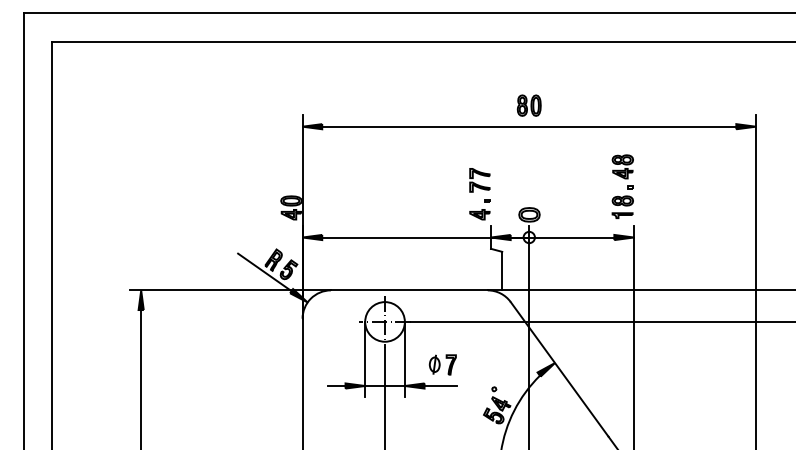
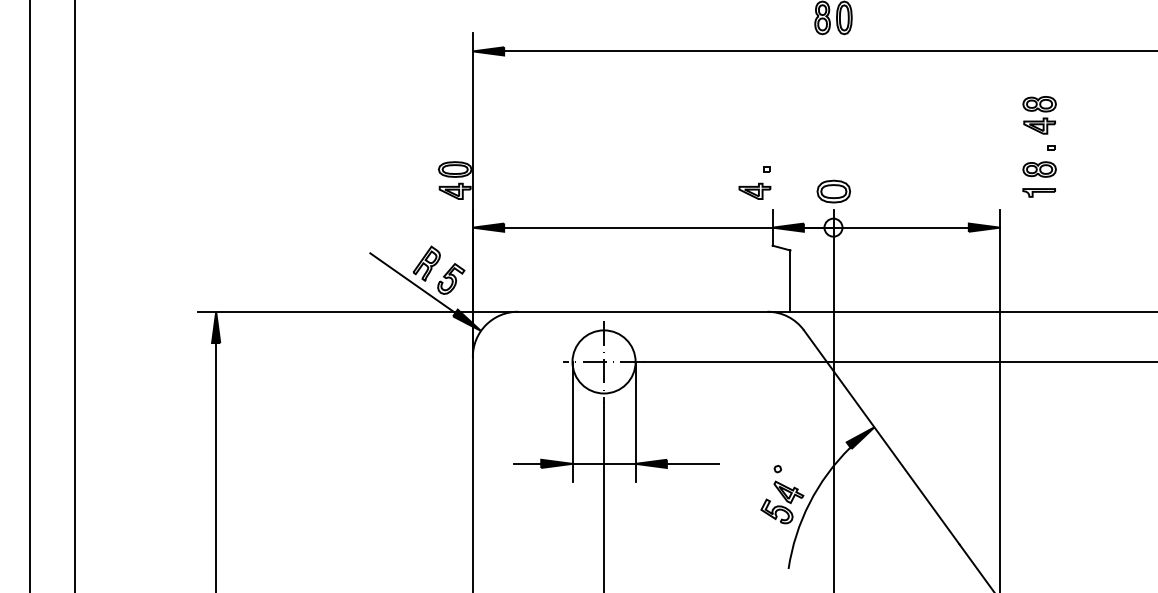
part: (479, 180) -> (754, 136), removed
part: (622, 186) -> (1039, 146), moved
part: (442, 364) -> (695, 429), removed

